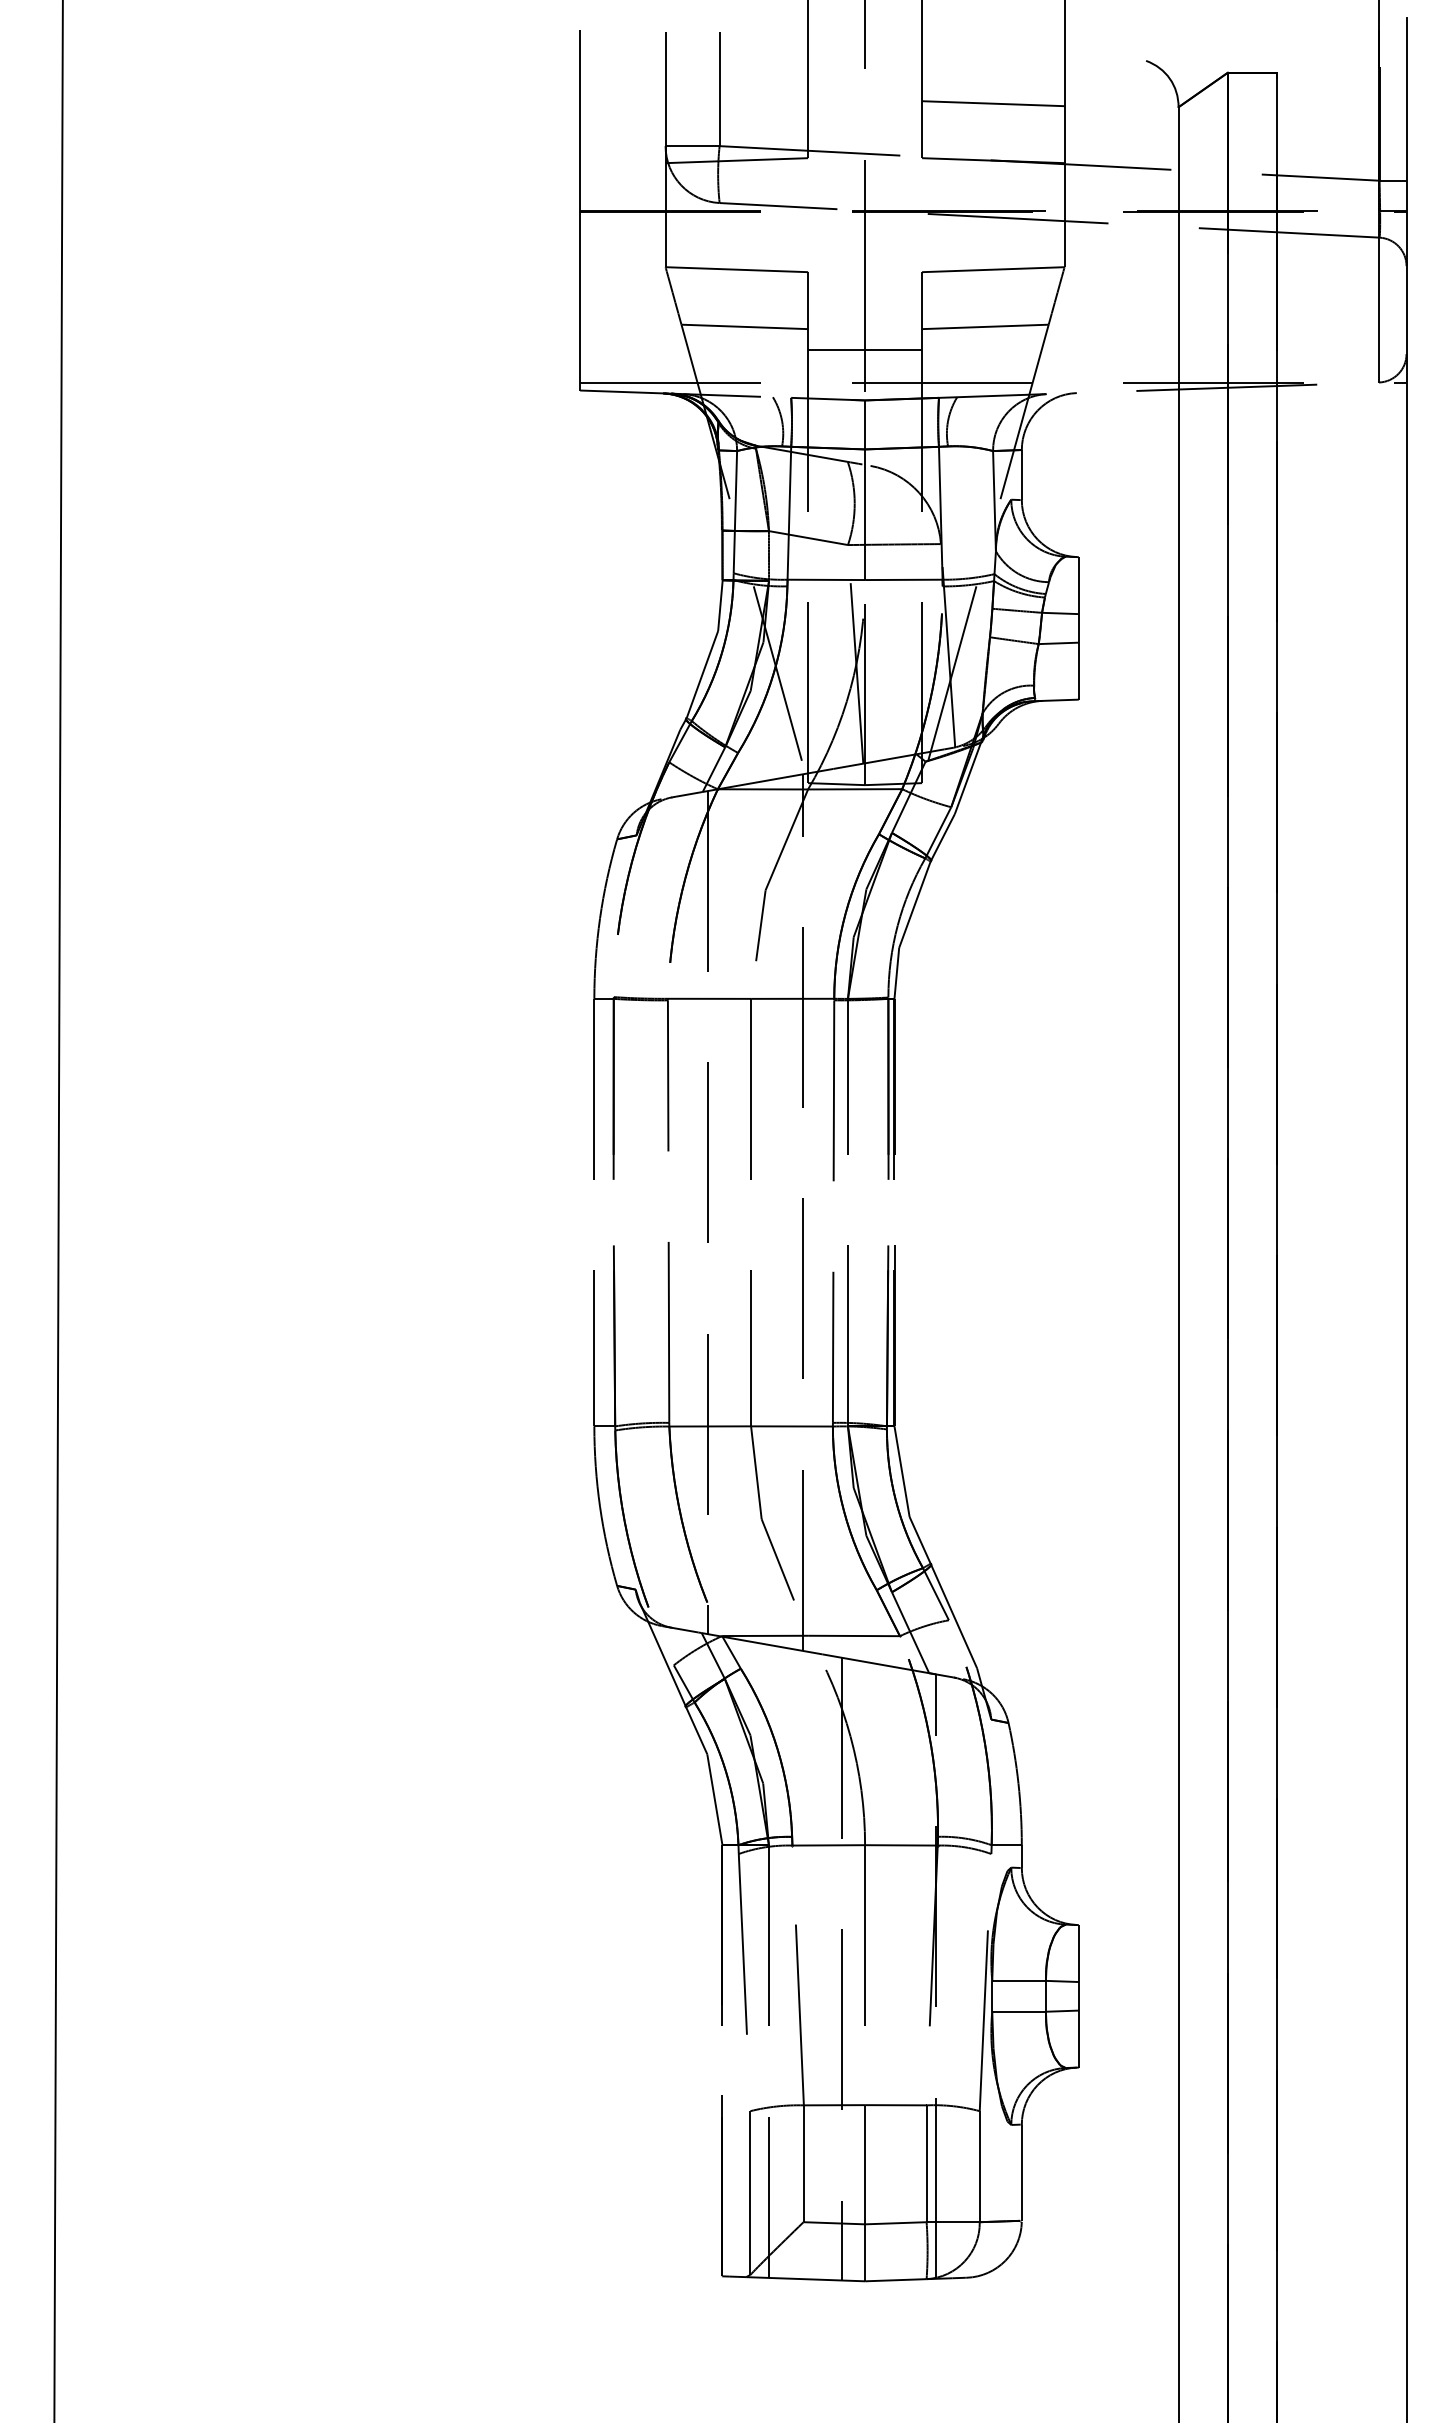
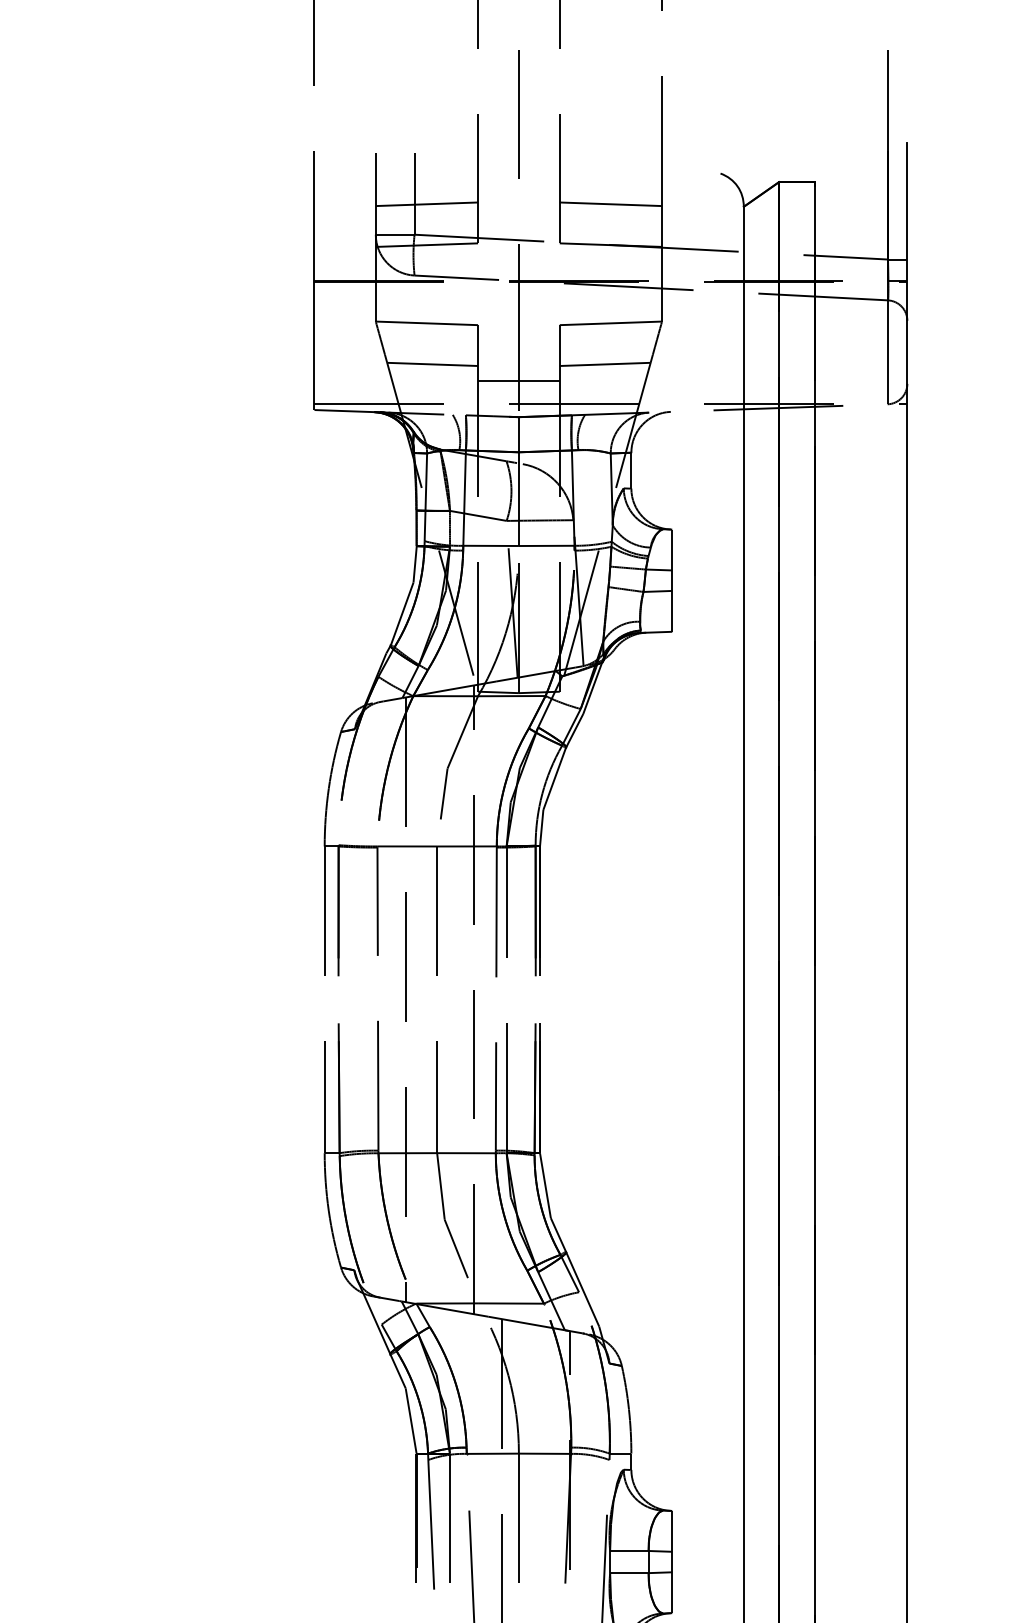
line: (736, 103) -> (426, 204), added

